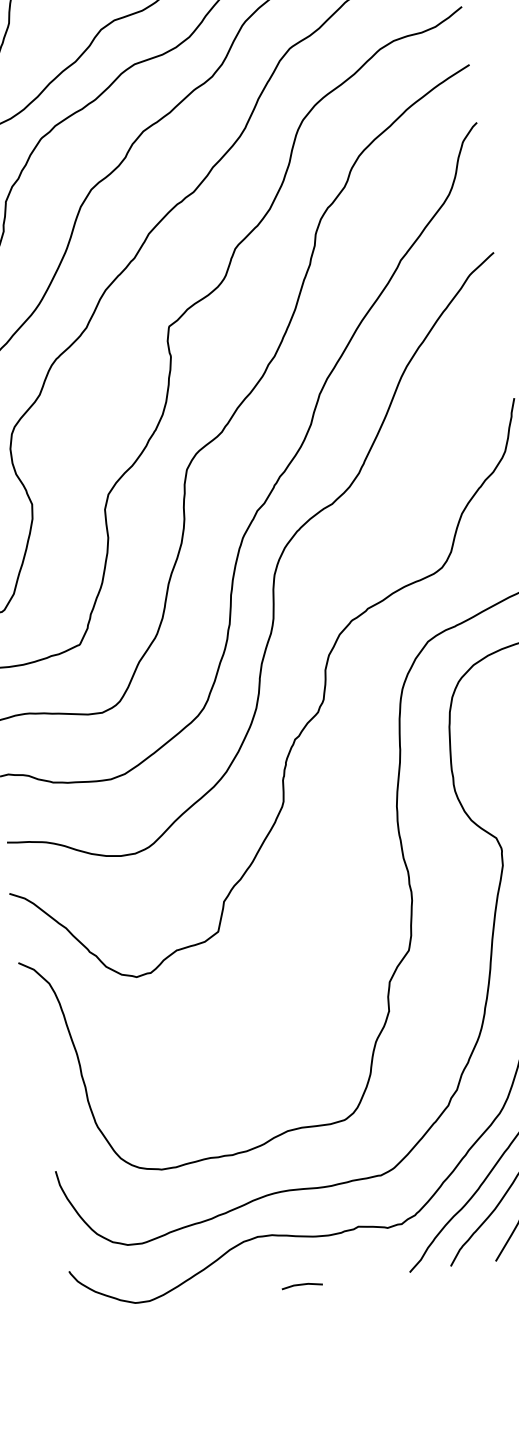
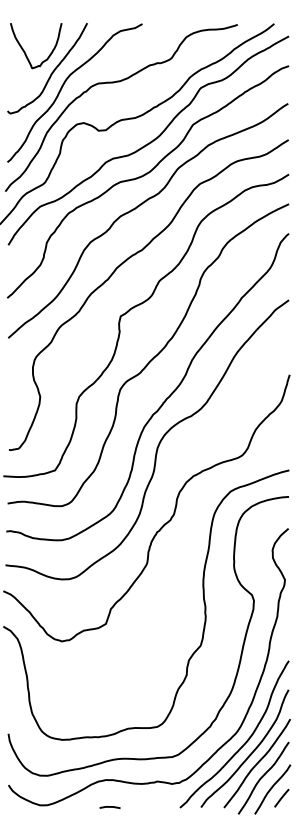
line: (301, 1285) -> (109, 807), moved

